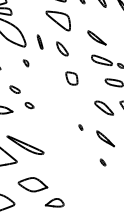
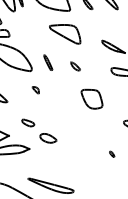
part: (62, 48) -> (75, 65), size x0.6
part: (71, 78) -> (91, 99), size x1.4
part: (29, 105) -> (48, 138), size x1.6

